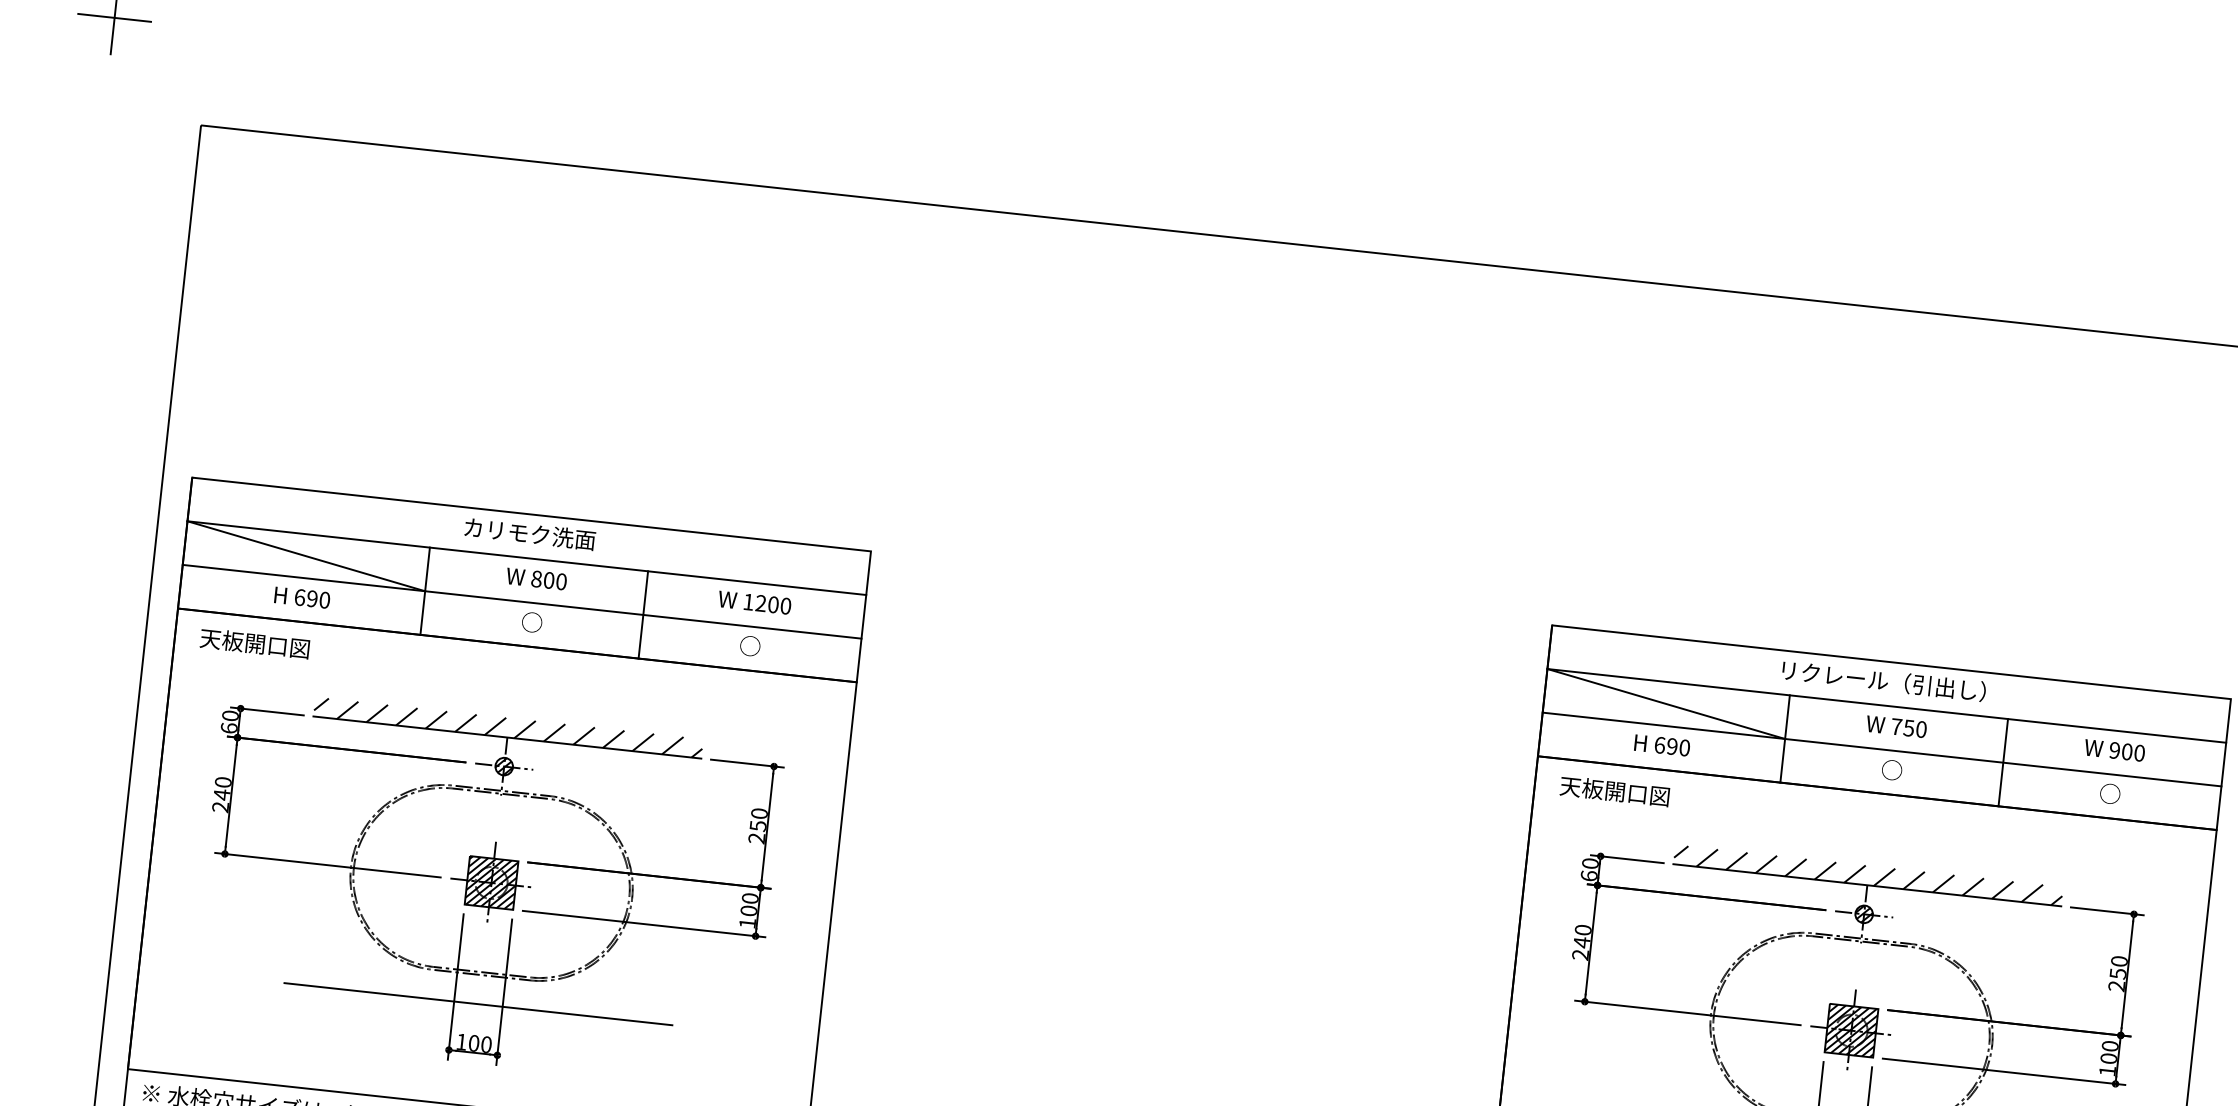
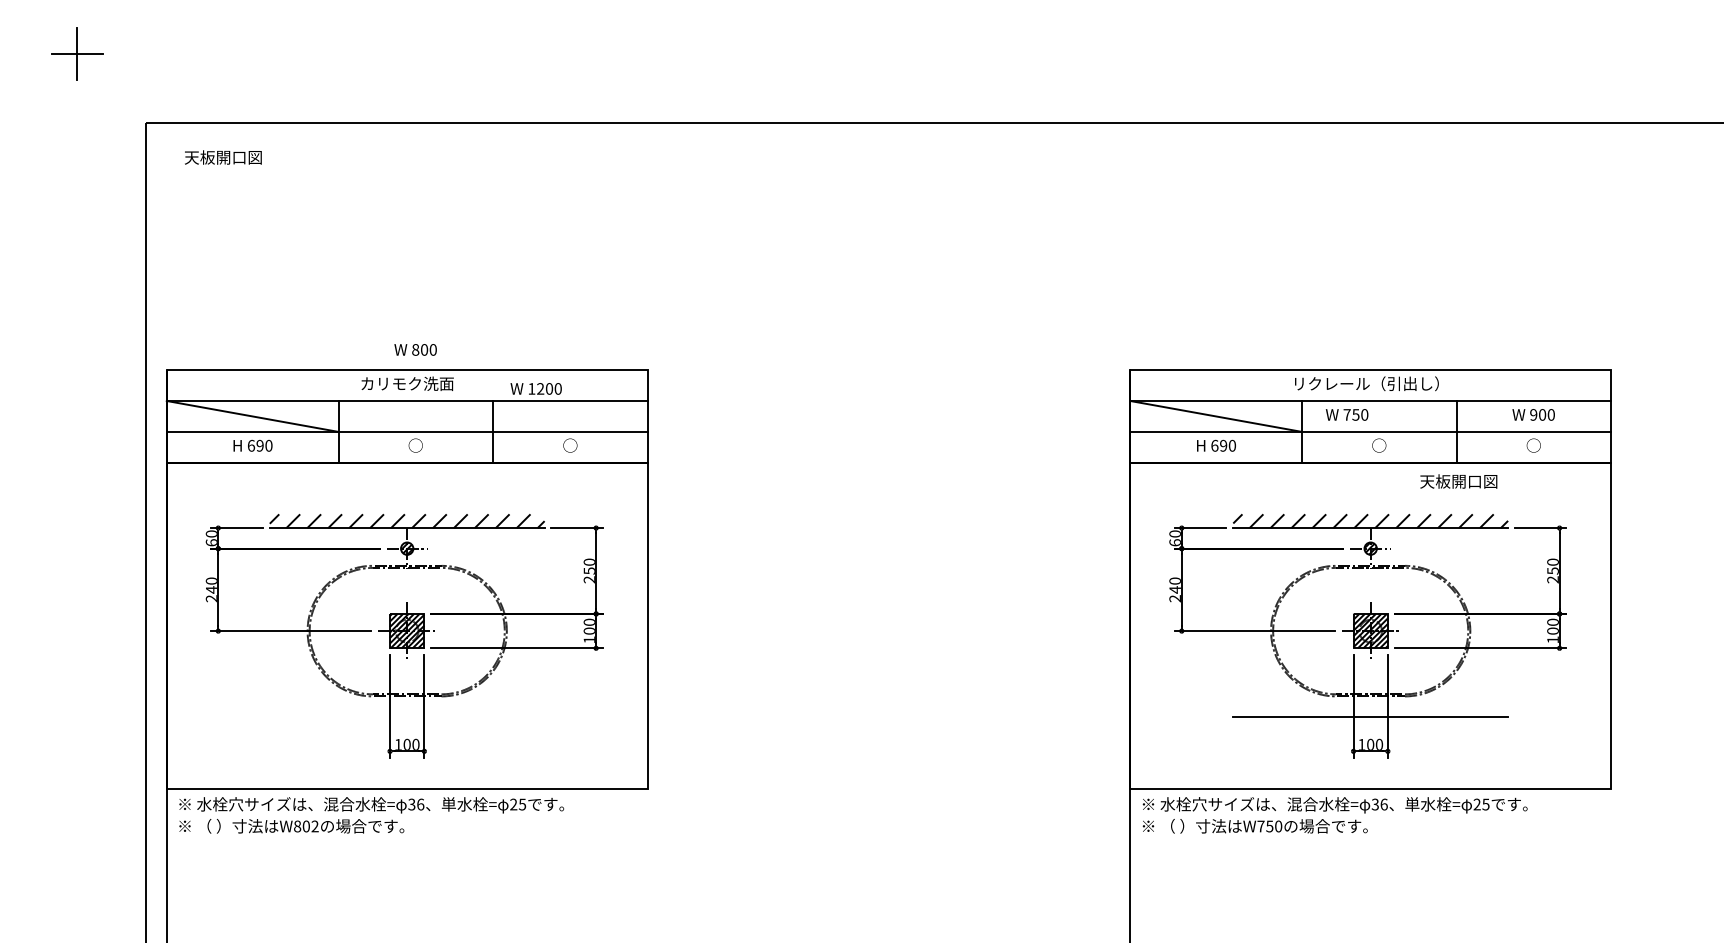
text: (536, 578) -> (415, 349), moved
text: (753, 602) -> (535, 388), moved
text: (255, 643) -> (223, 157), moved
text: (1897, 726) -> (1347, 414), moved
text: (1614, 791) -> (1458, 481), moved
line: (477, 1004) -> (406, 717), removed

